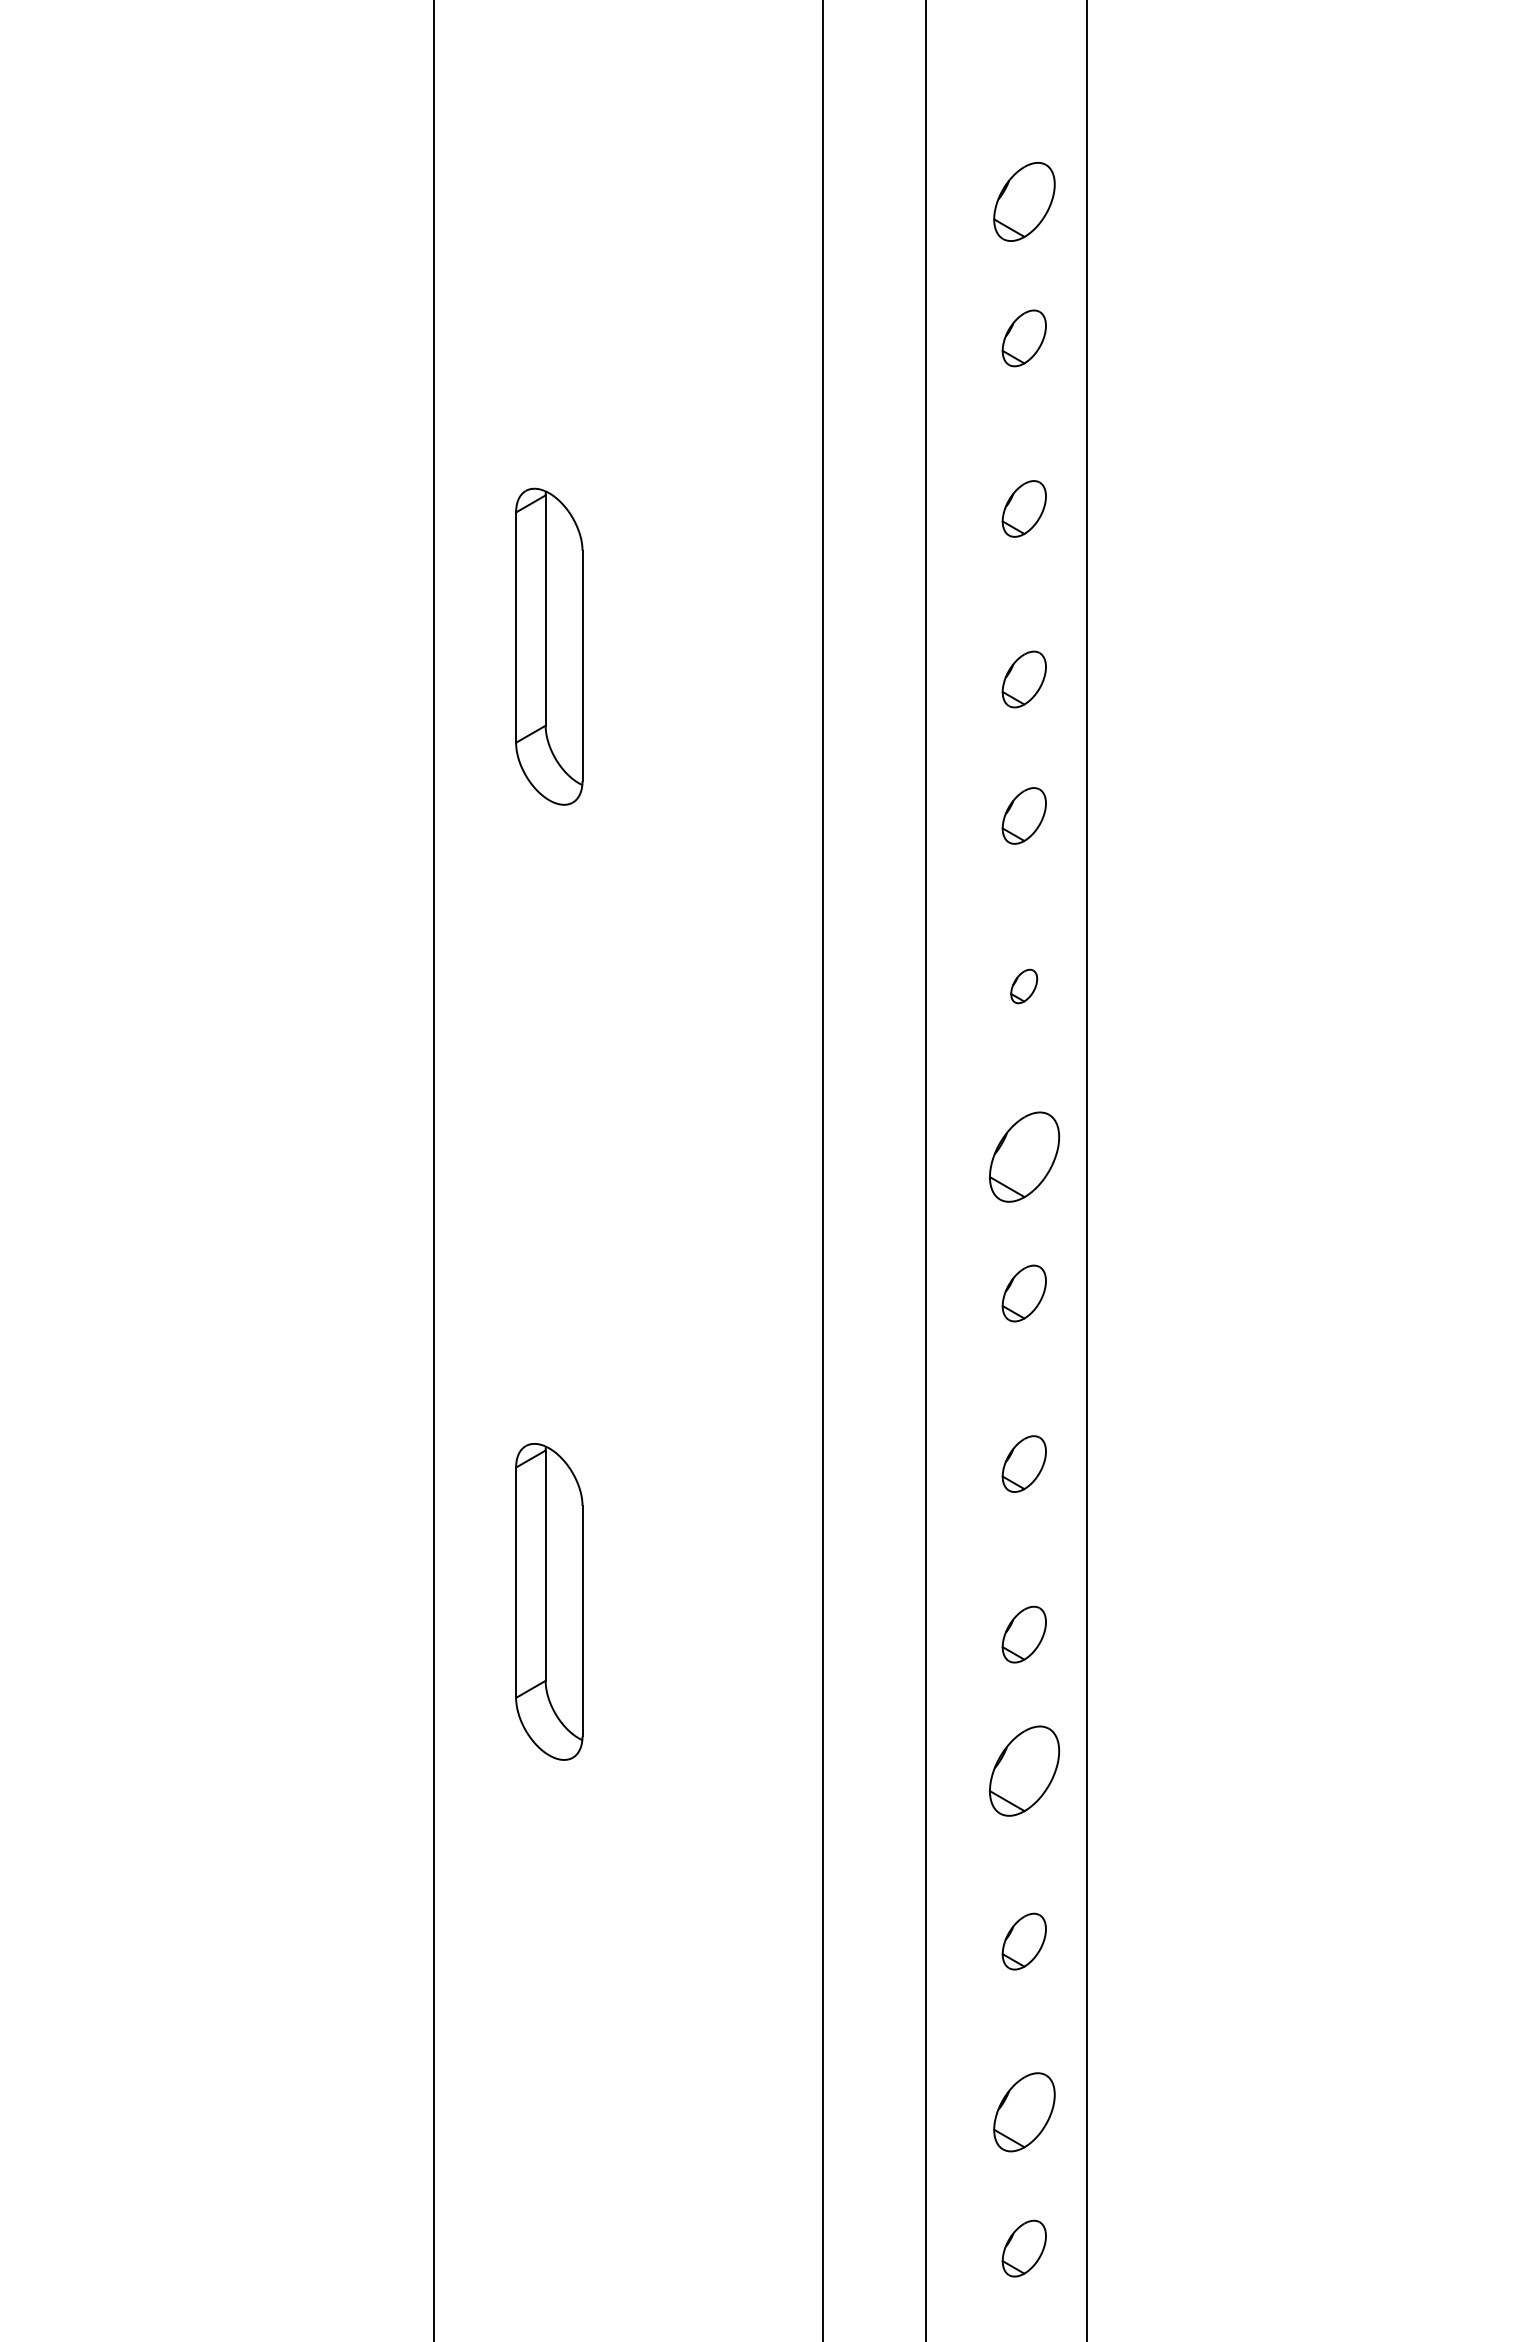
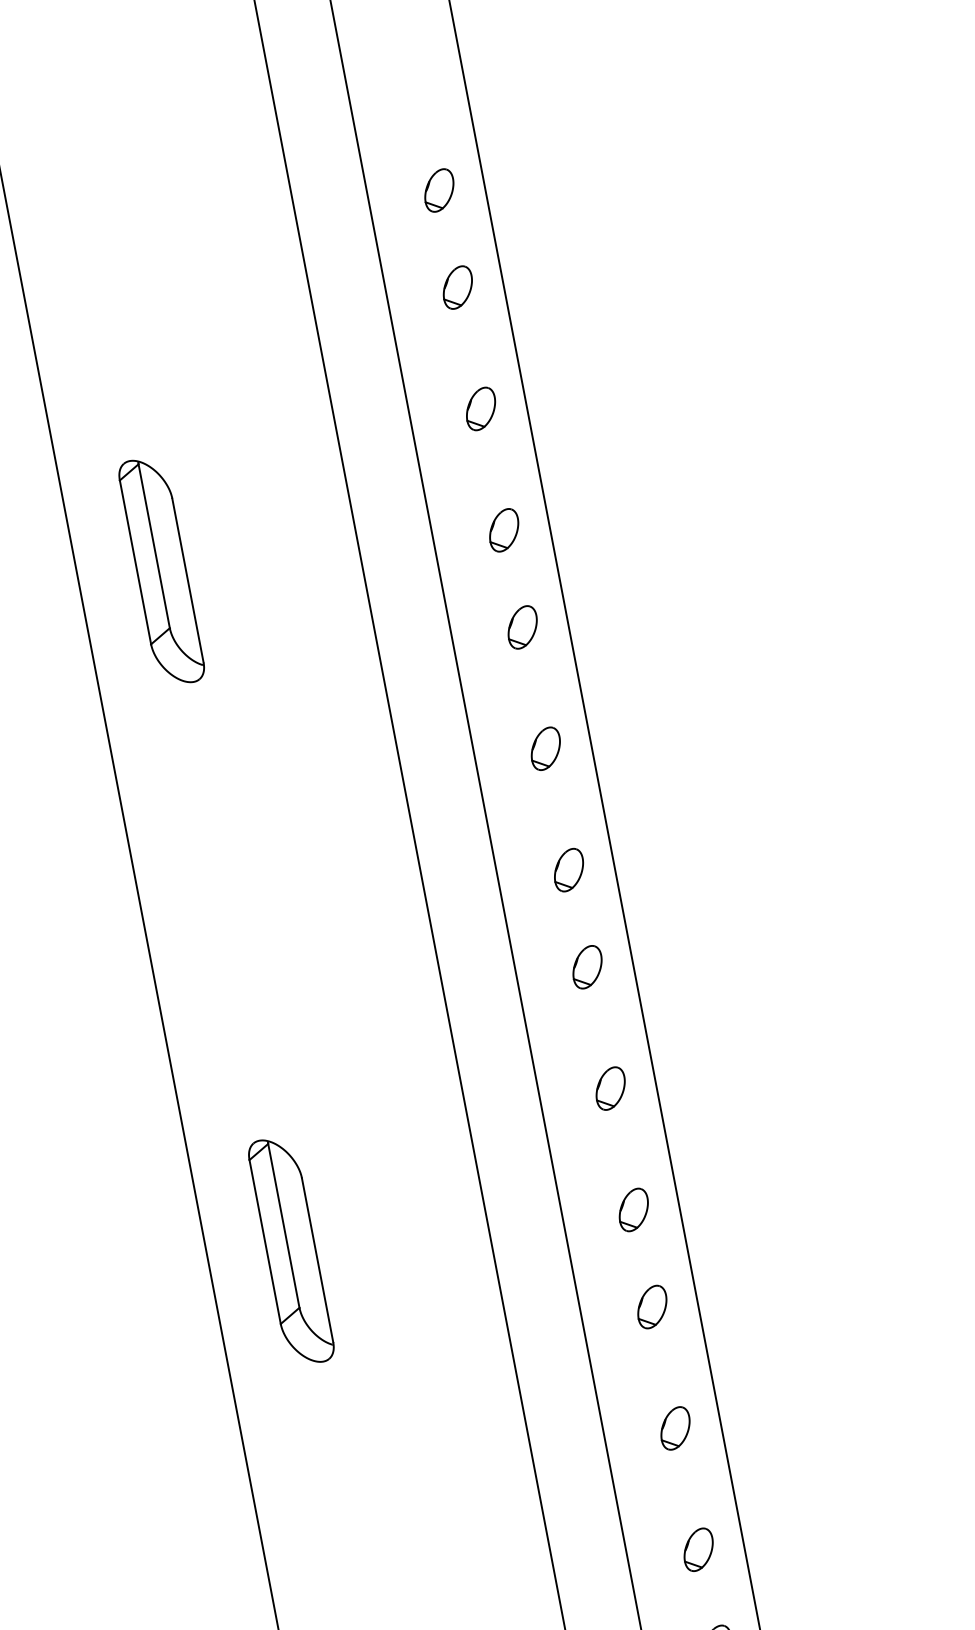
part: (1023, 201) -> (438, 190), size x0.71
part: (1023, 986) -> (545, 748), size x1.67
part: (1023, 1156) -> (568, 869), size x0.62
part: (1023, 1770) -> (651, 1306), size x0.62
part: (1023, 2111) -> (697, 1549), size x0.71

